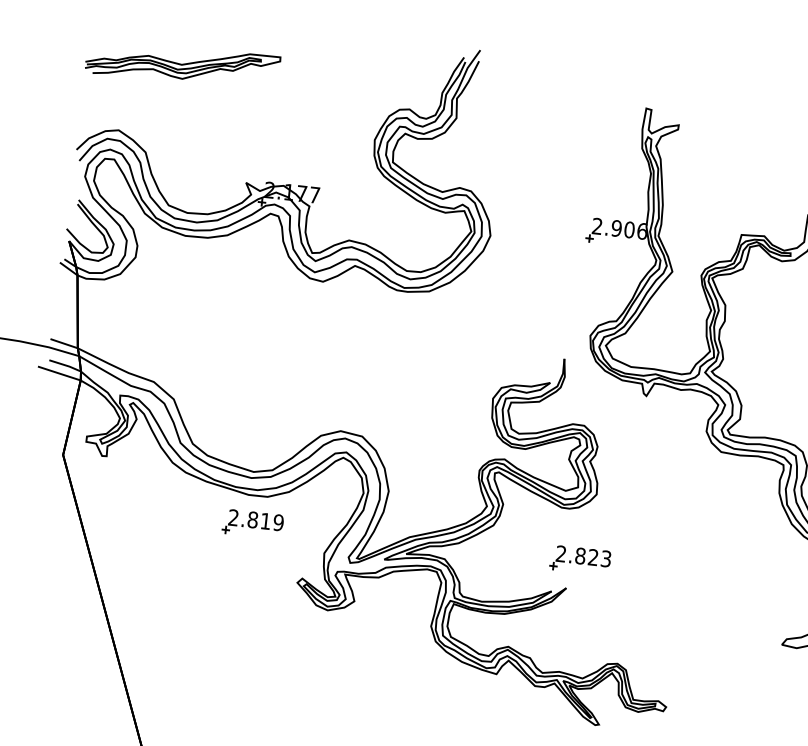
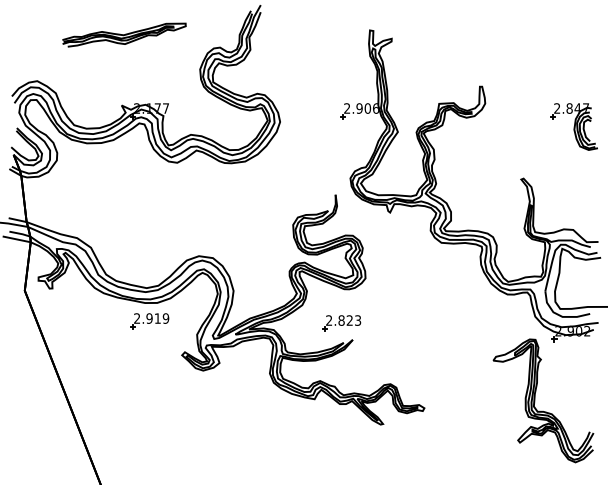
part: (183, 63) -> (124, 34), moved
text: (252, 519) -> (149, 318), 2.819 -> 2.919
part: (579, 560) -> (341, 323), moved

